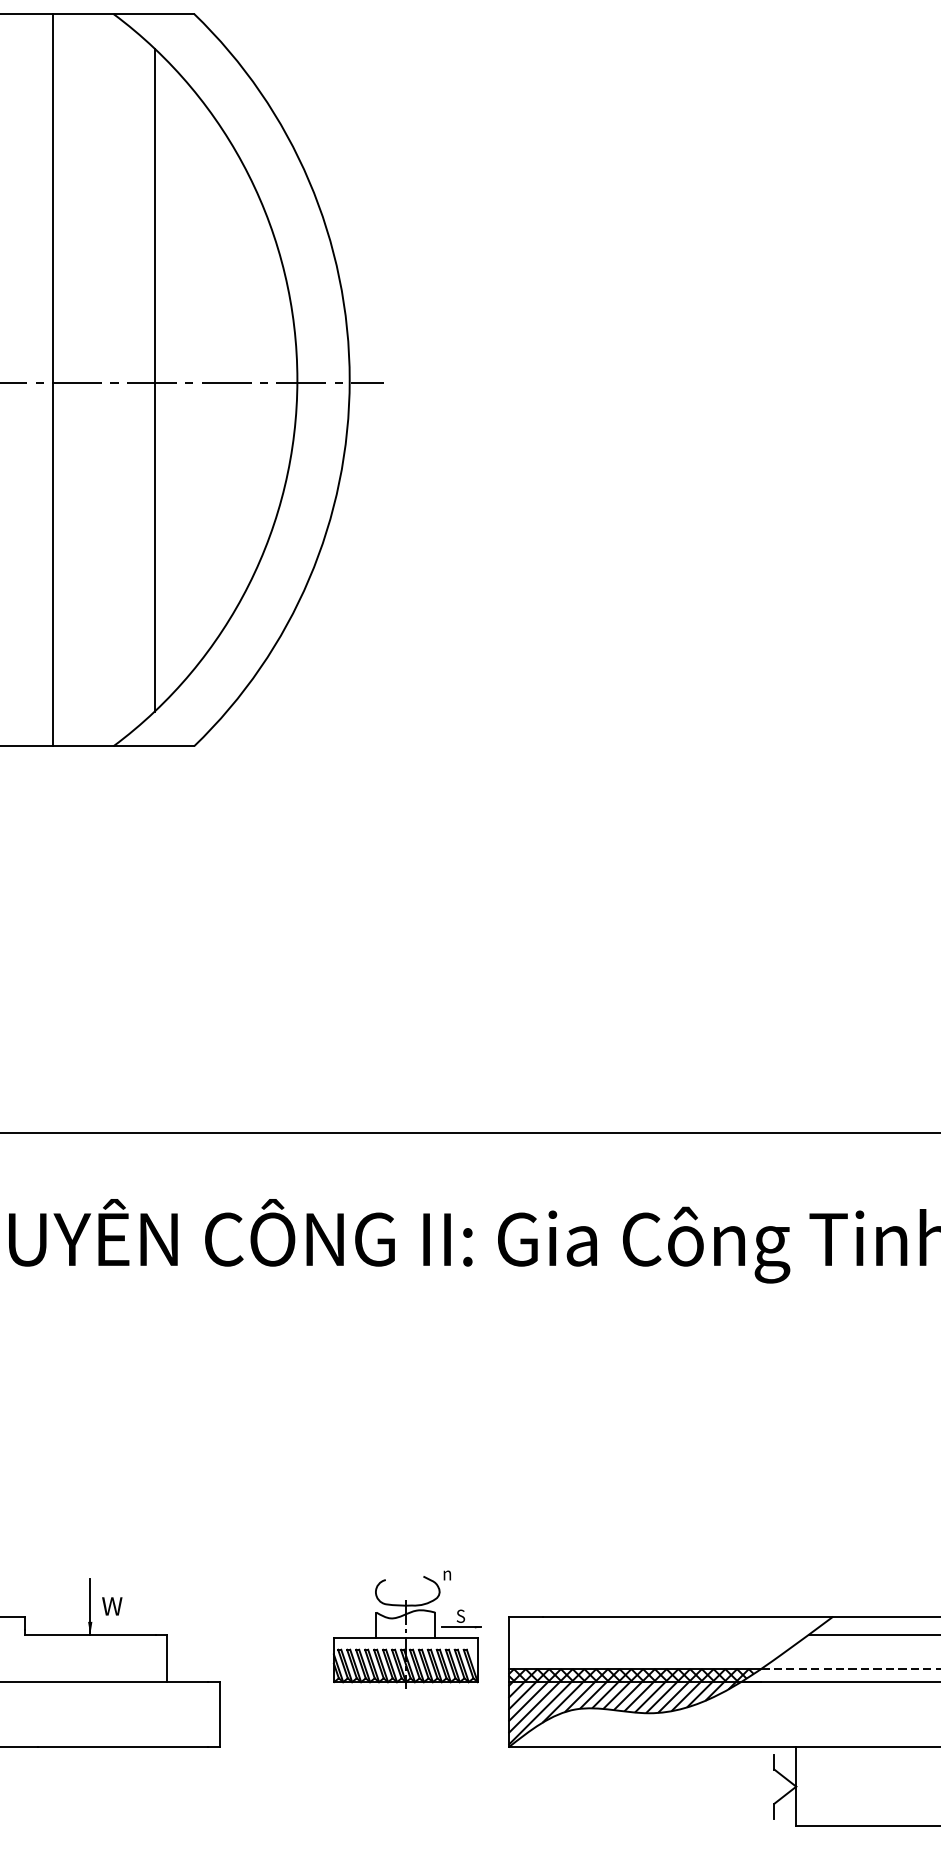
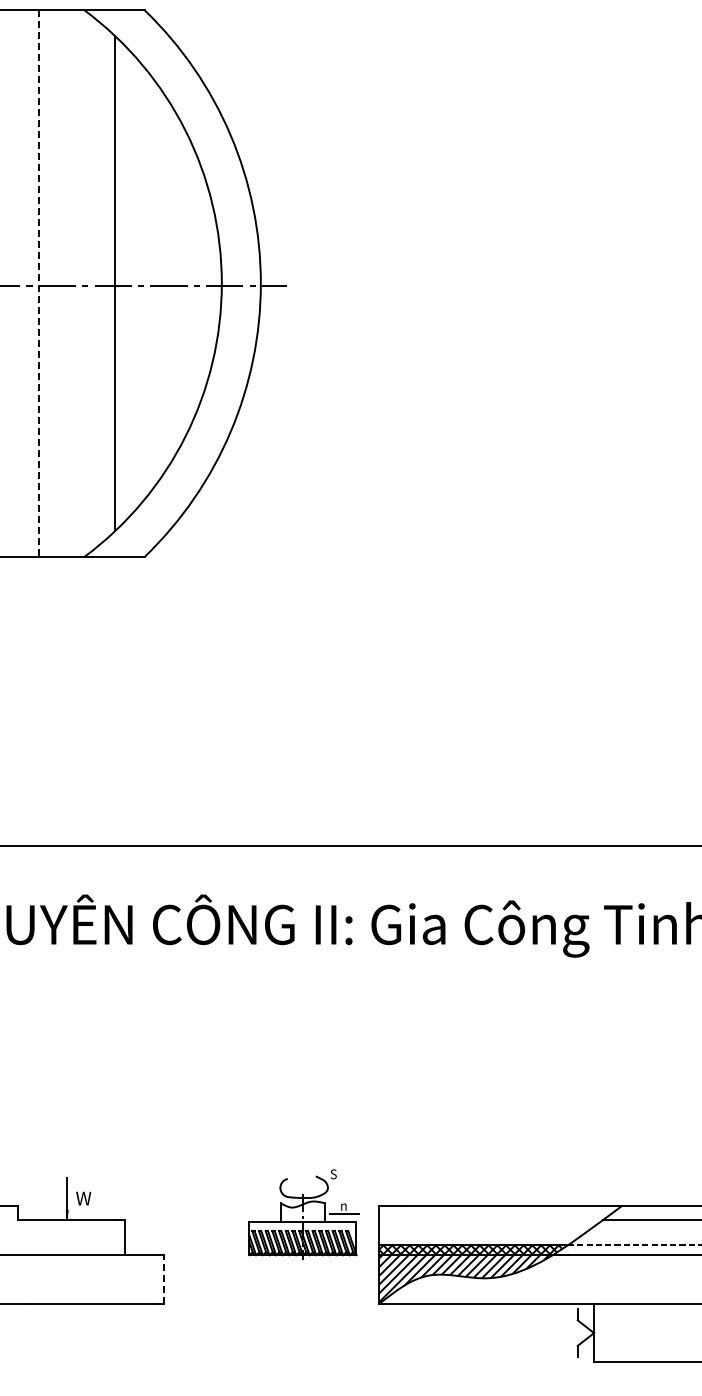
line: (53, 381) -> (39, 284), solid -> dashed
text: (447, 1574) -> (333, 1174), n -> S
text: (460, 1615) -> (343, 1205), S -> n
line: (219, 1713) -> (163, 1278), solid -> dashed

